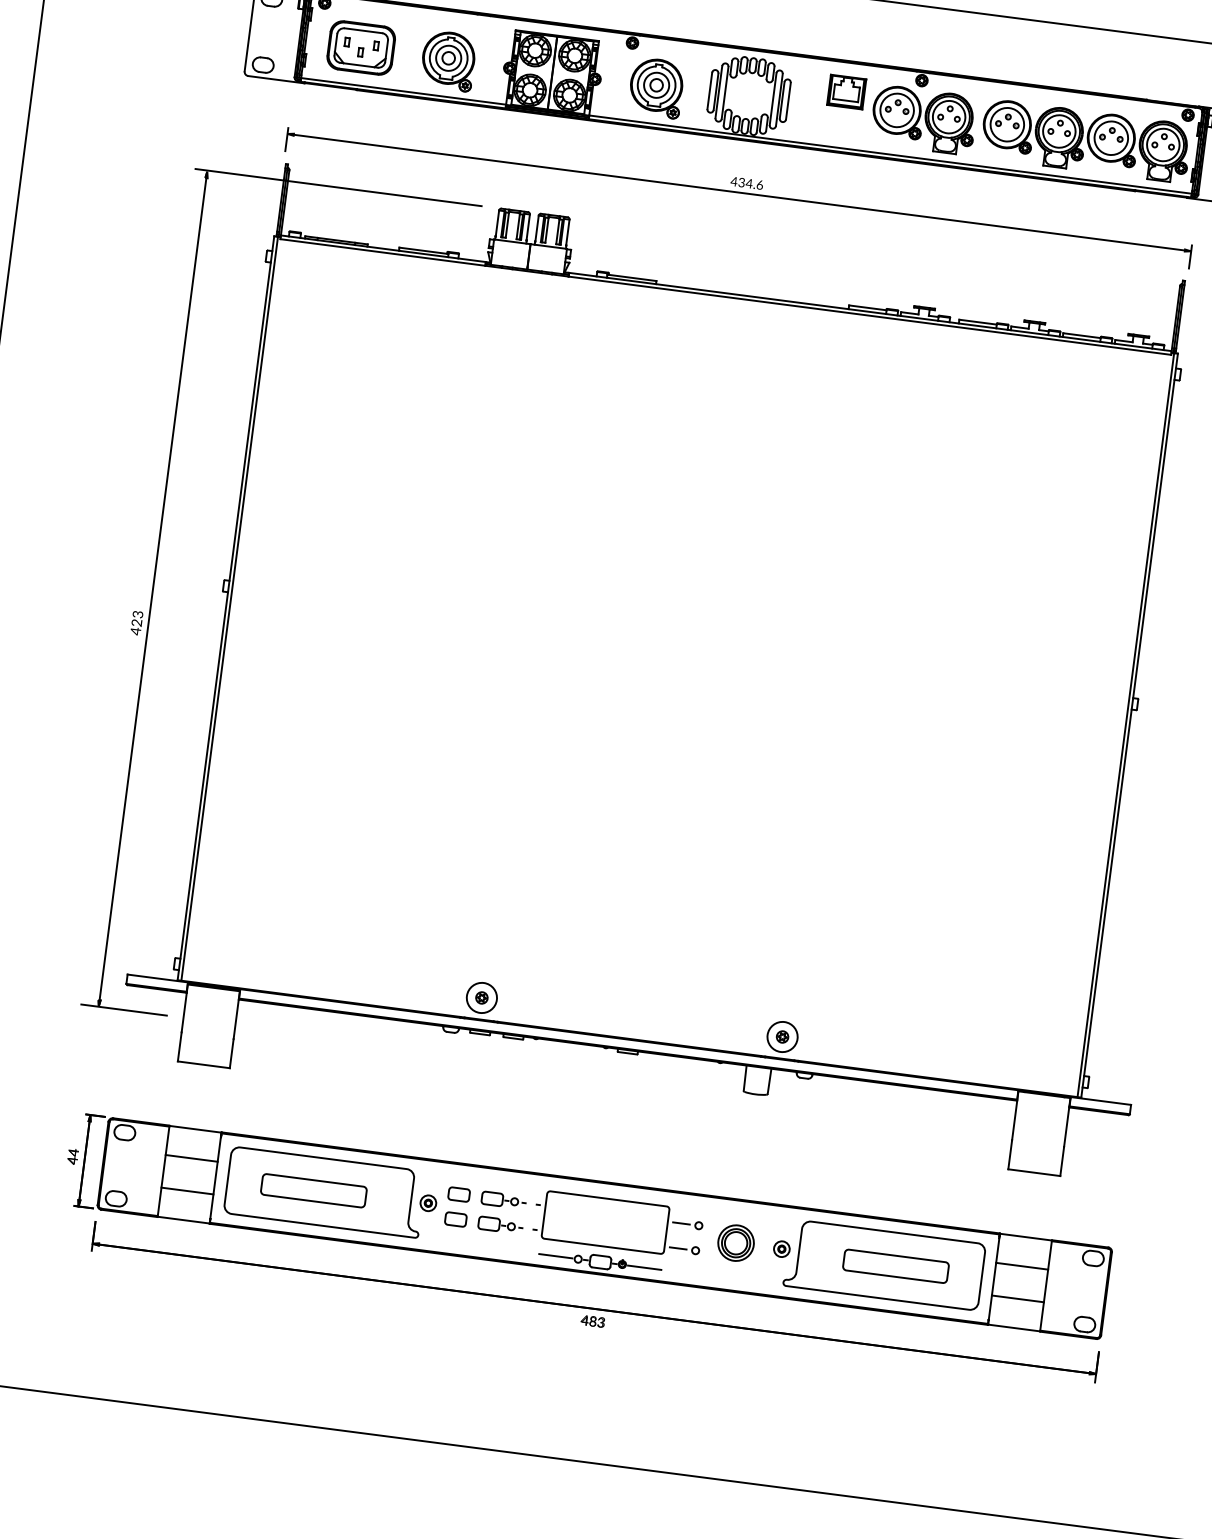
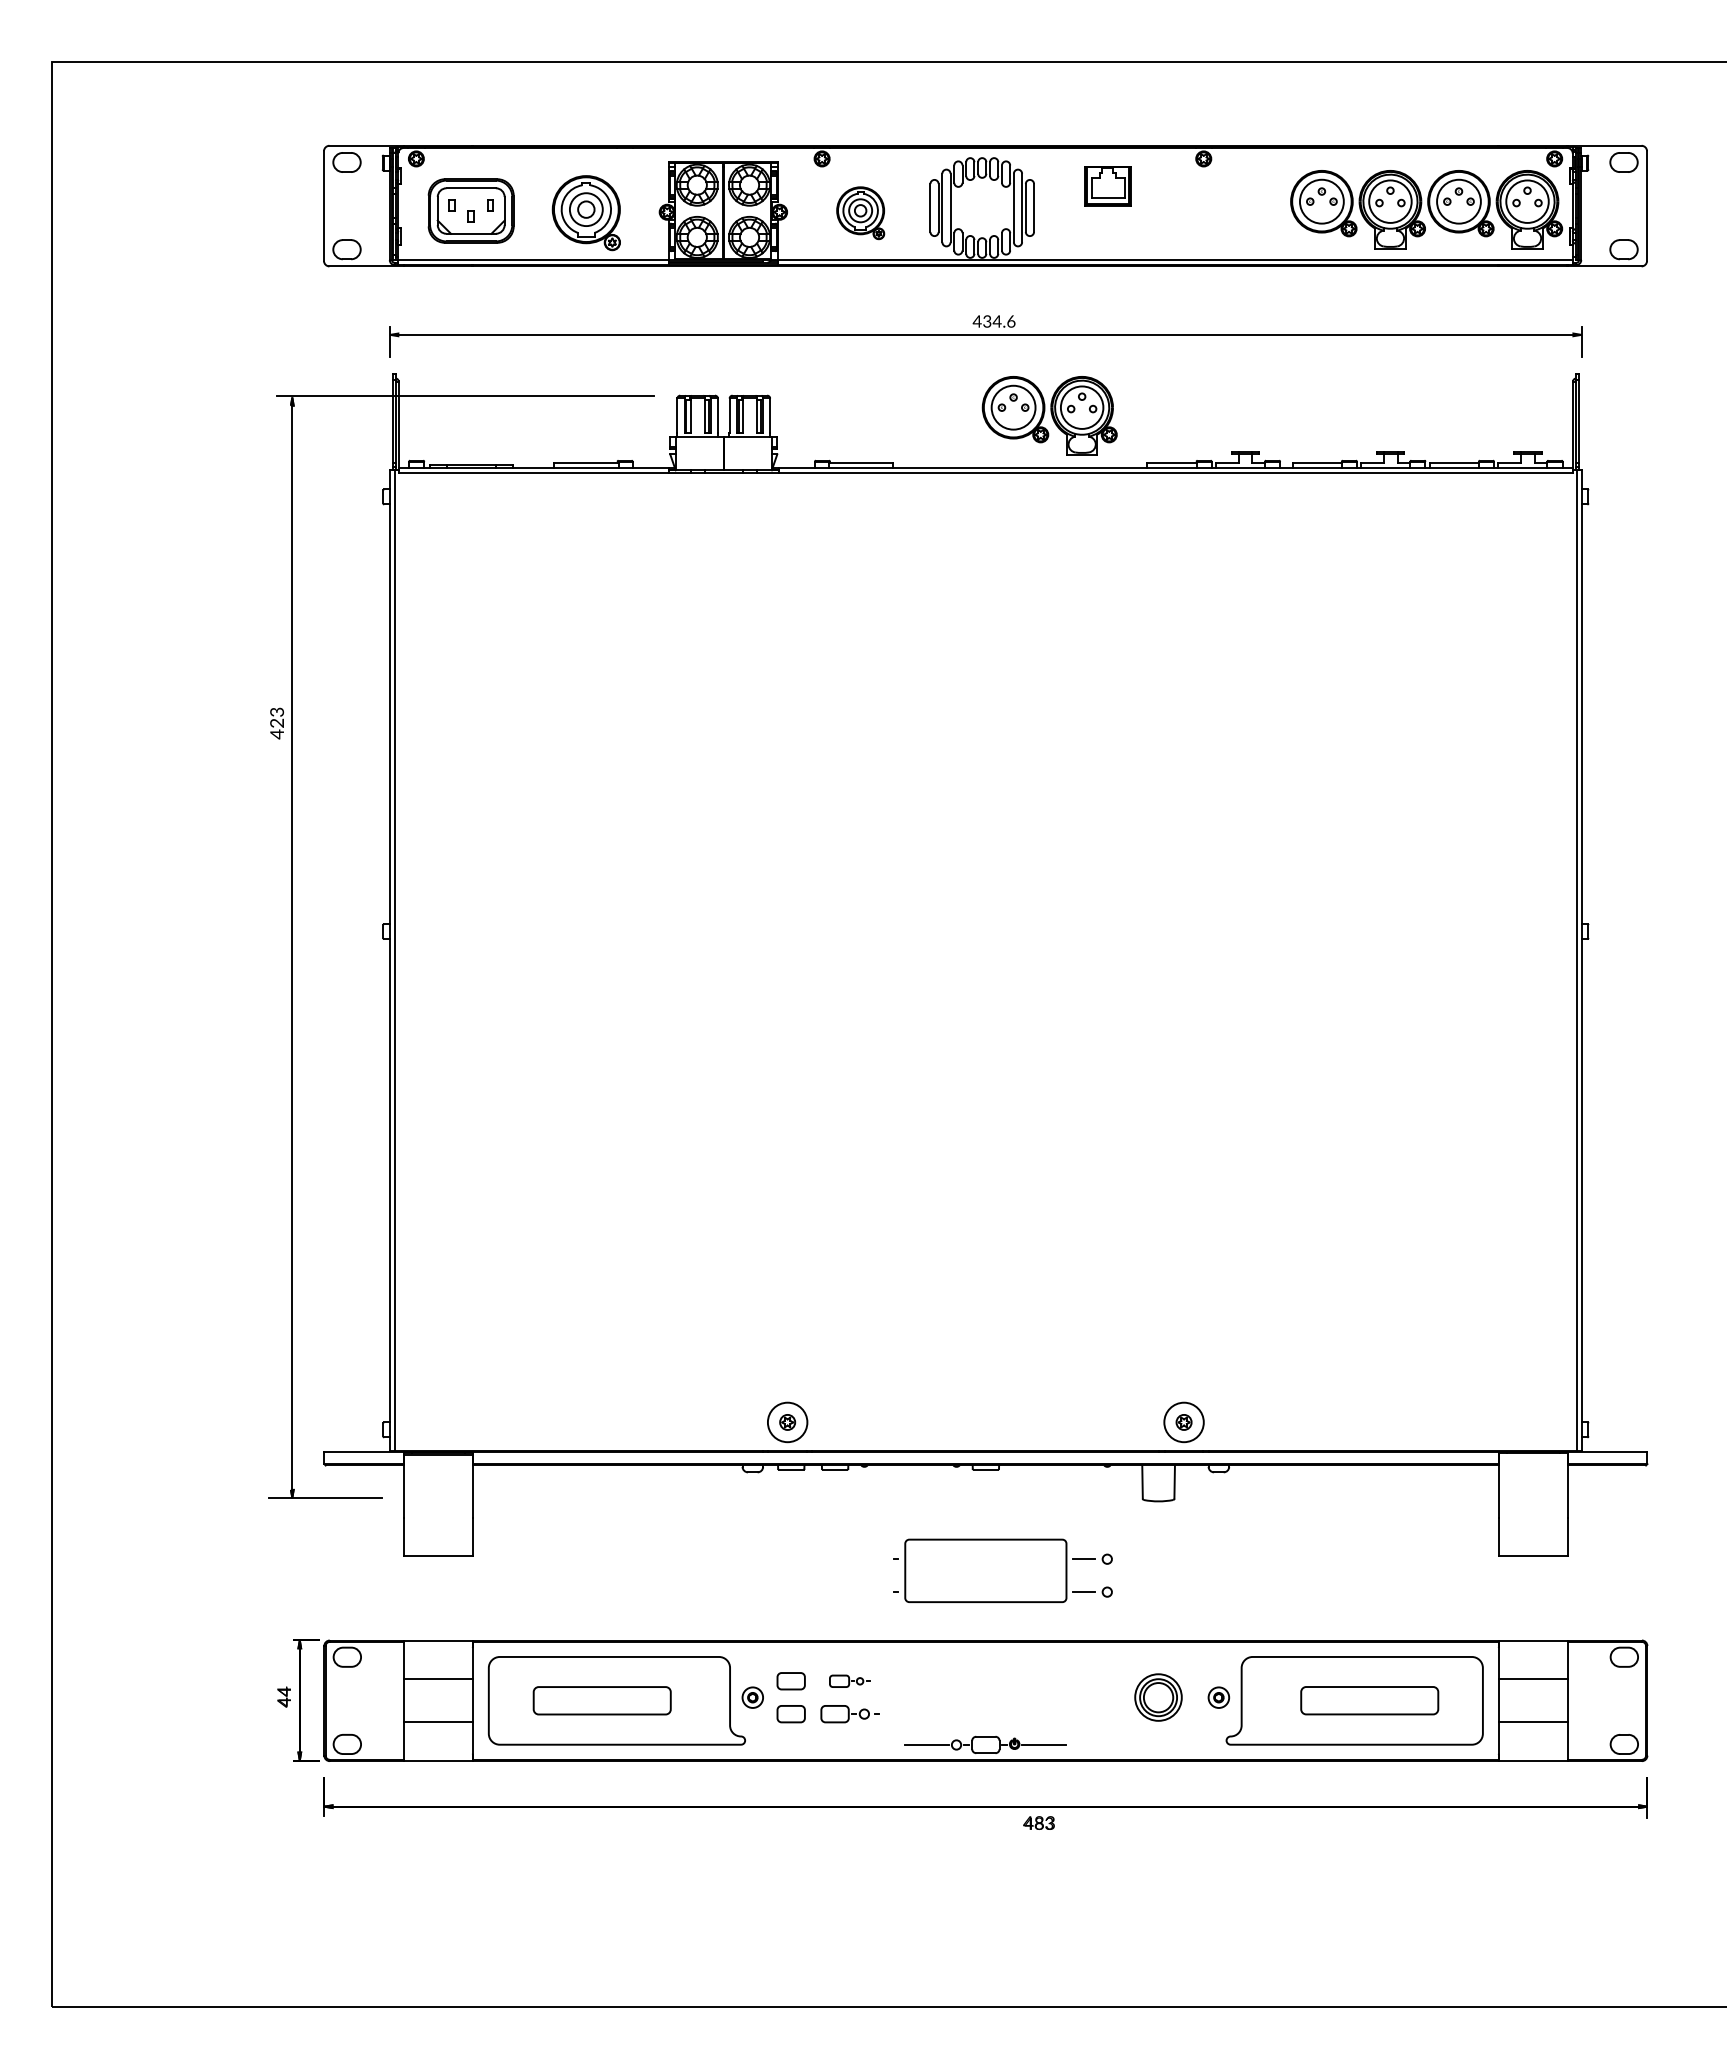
part: (656, 88) -> (860, 213), size x0.7
part: (923, 119) -> (1049, 415), moved
text: (136, 623) -> (276, 723), moved
part: (503, 1200) -> (849, 1681), size x0.7
part: (618, 1223) -> (1002, 1570), moved
text: (592, 1320) -> (1038, 1822), moved

